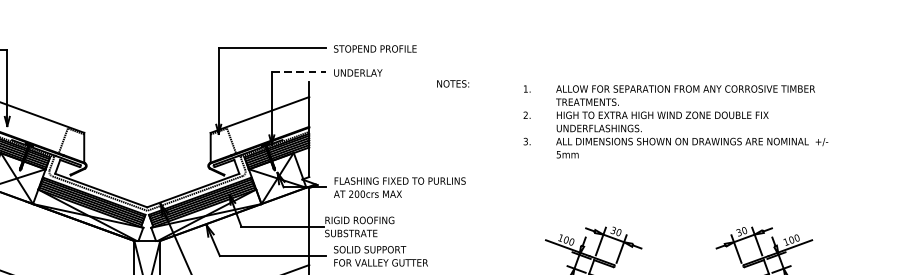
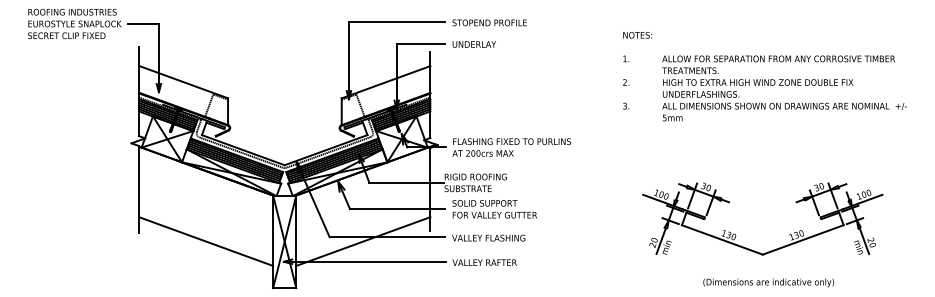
line: (299, 71) -> (421, 43), dashed -> solid
text: (452, 84) -> (637, 35), moved
text: (692, 121) -> (784, 88), moved

